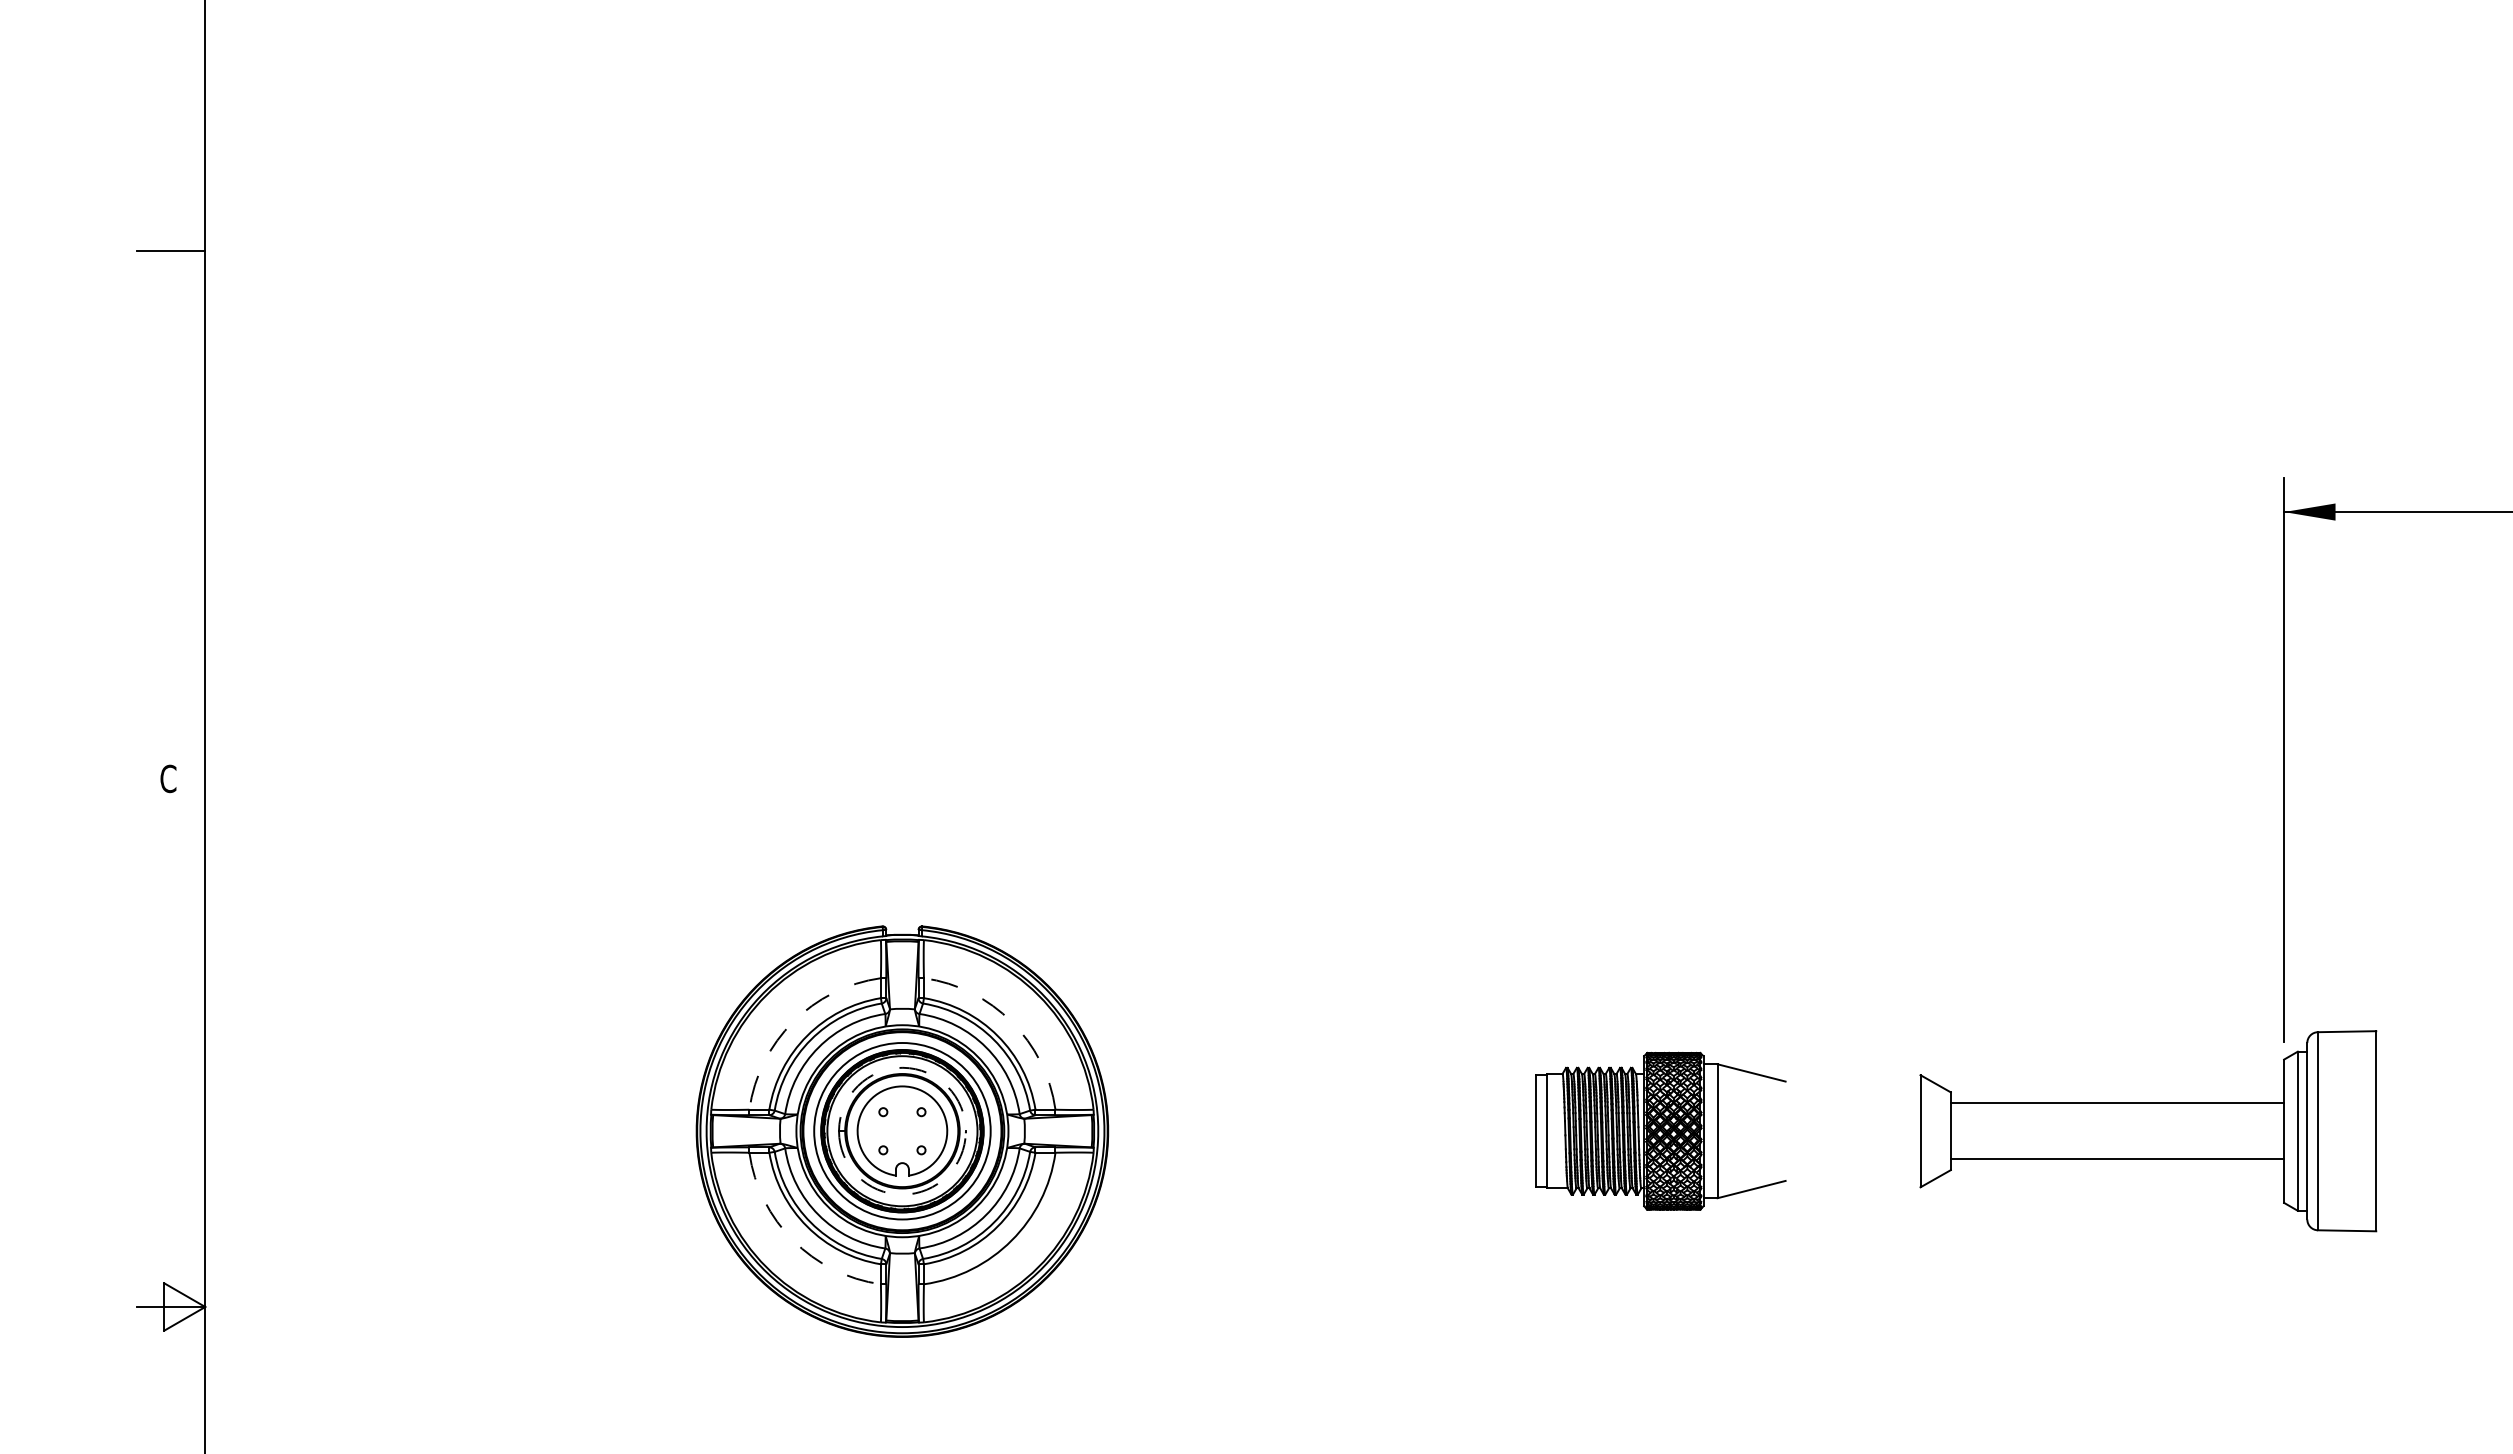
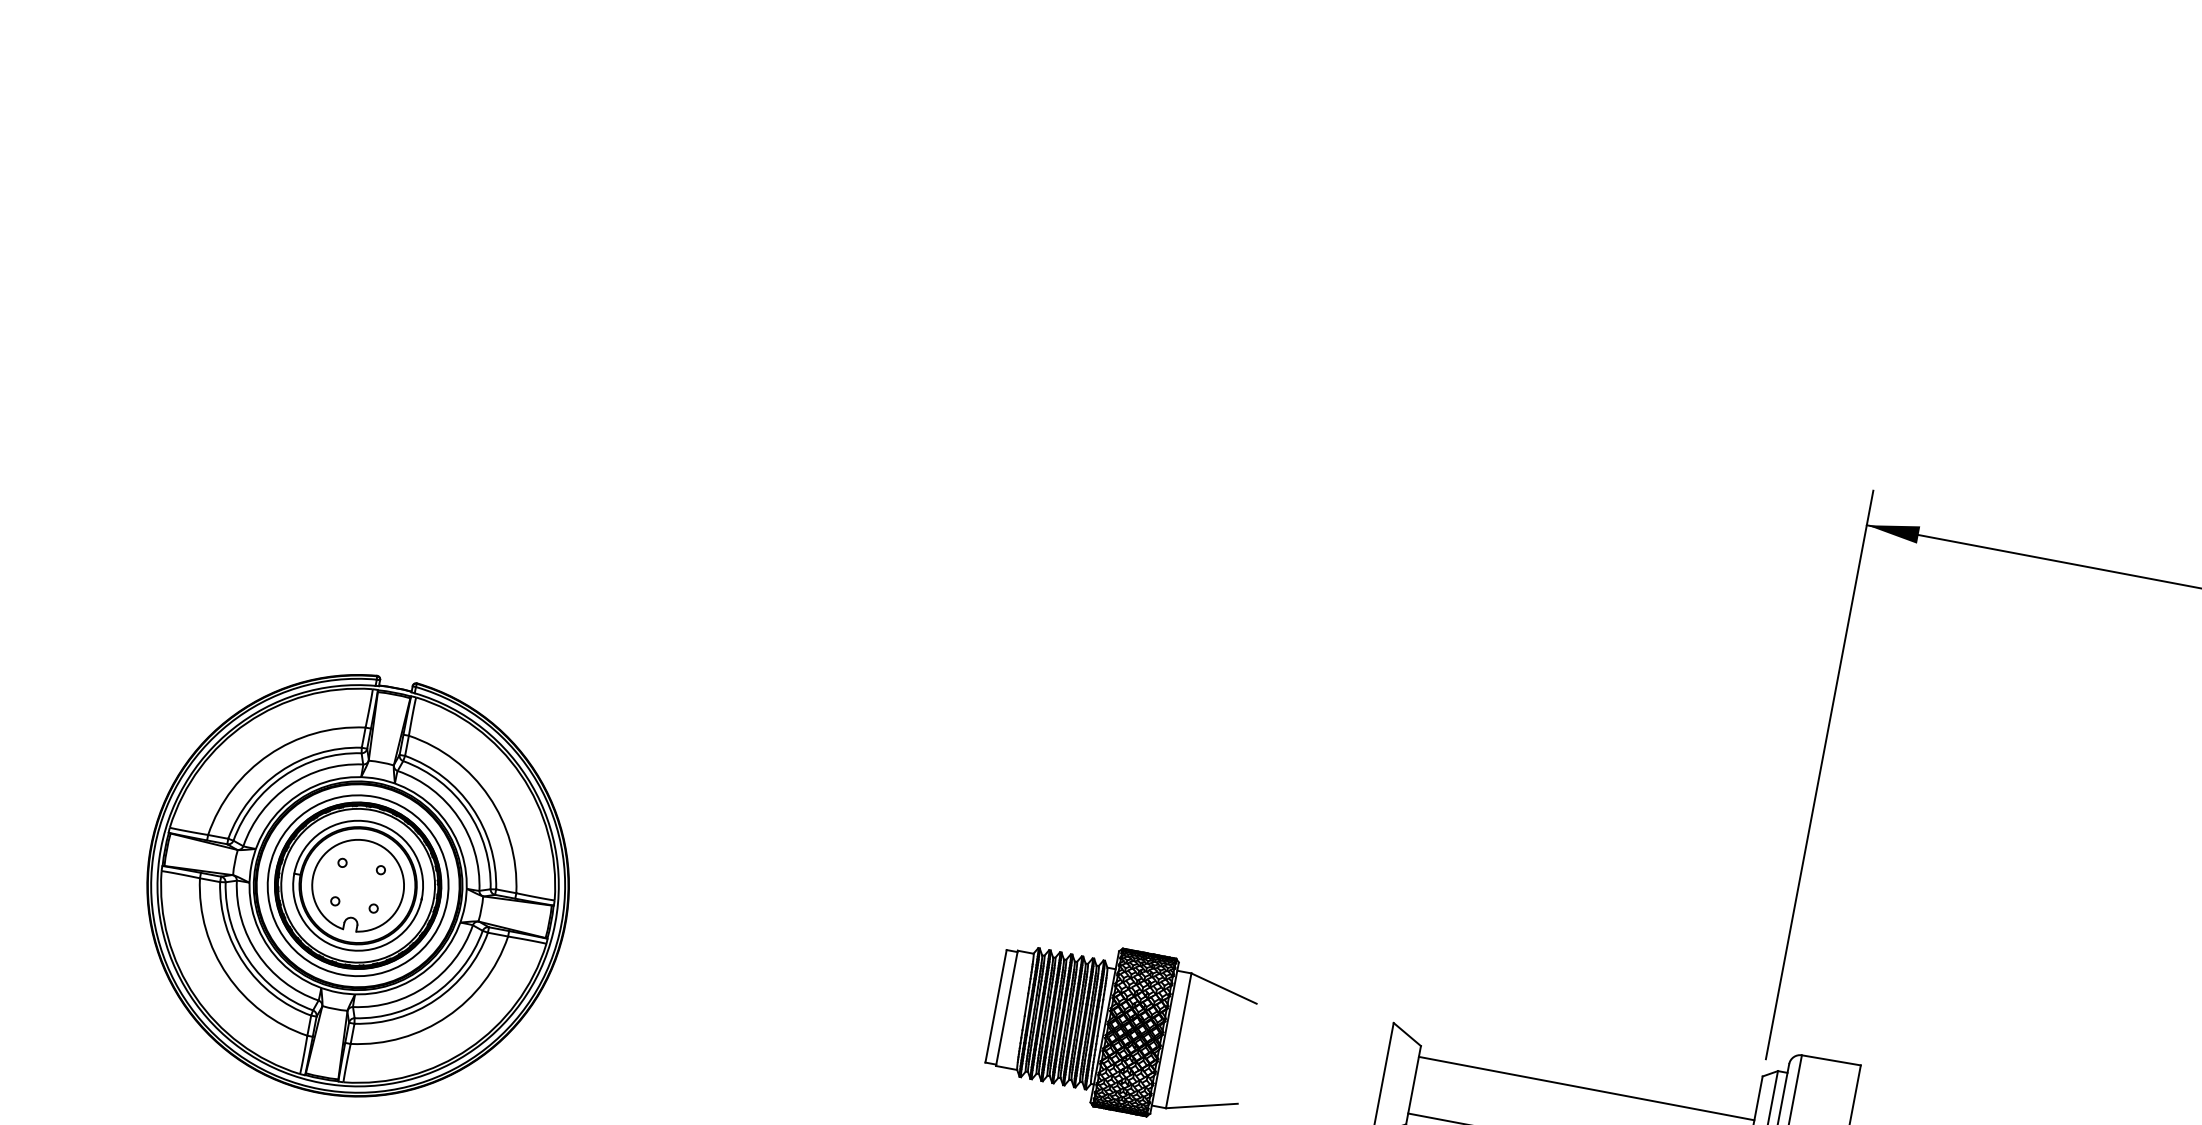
arc: (793, 1021) -> (269, 754), dashed -> solid
arc: (1011, 1021) -> (488, 796), dashed -> solid
arc: (965, 1131) -> (421, 898), dashed -> solid
arc: (793, 1240) -> (227, 975), dashed -> solid

